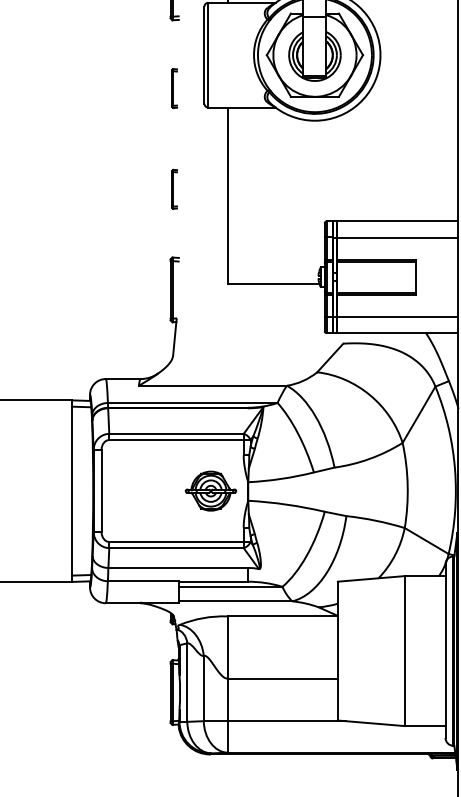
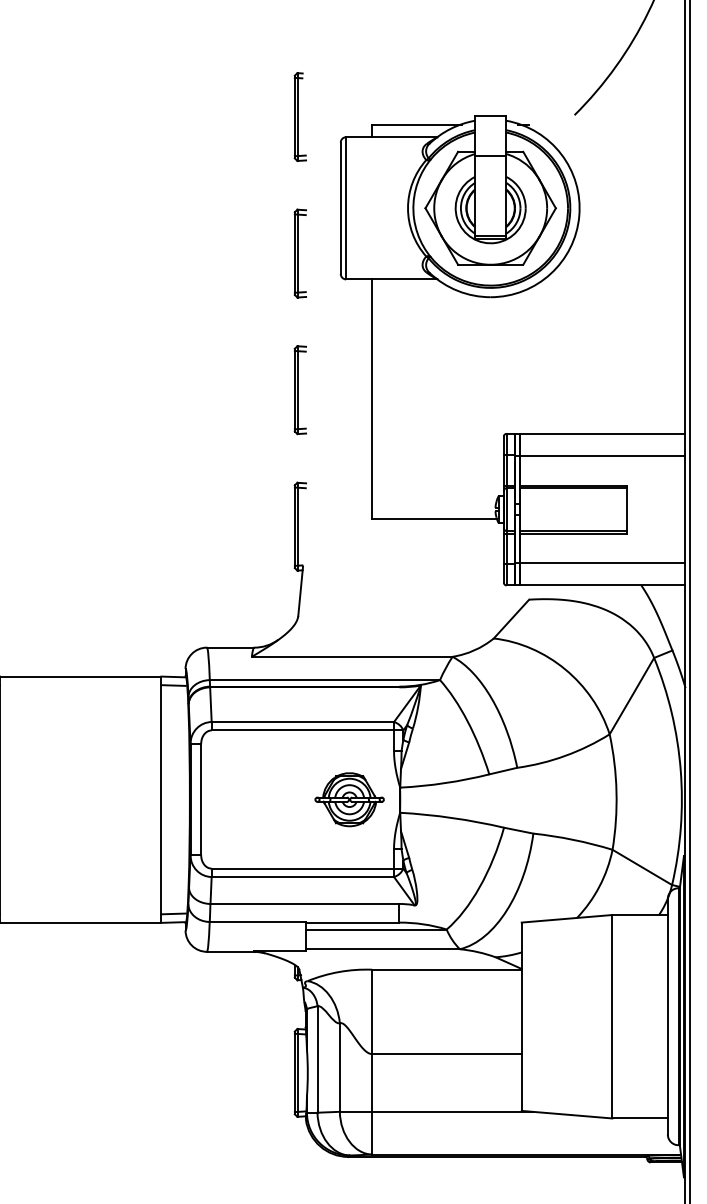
part: (174, 88) -> (299, 253), size x1.67
part: (174, 189) -> (299, 390), size x1.67

